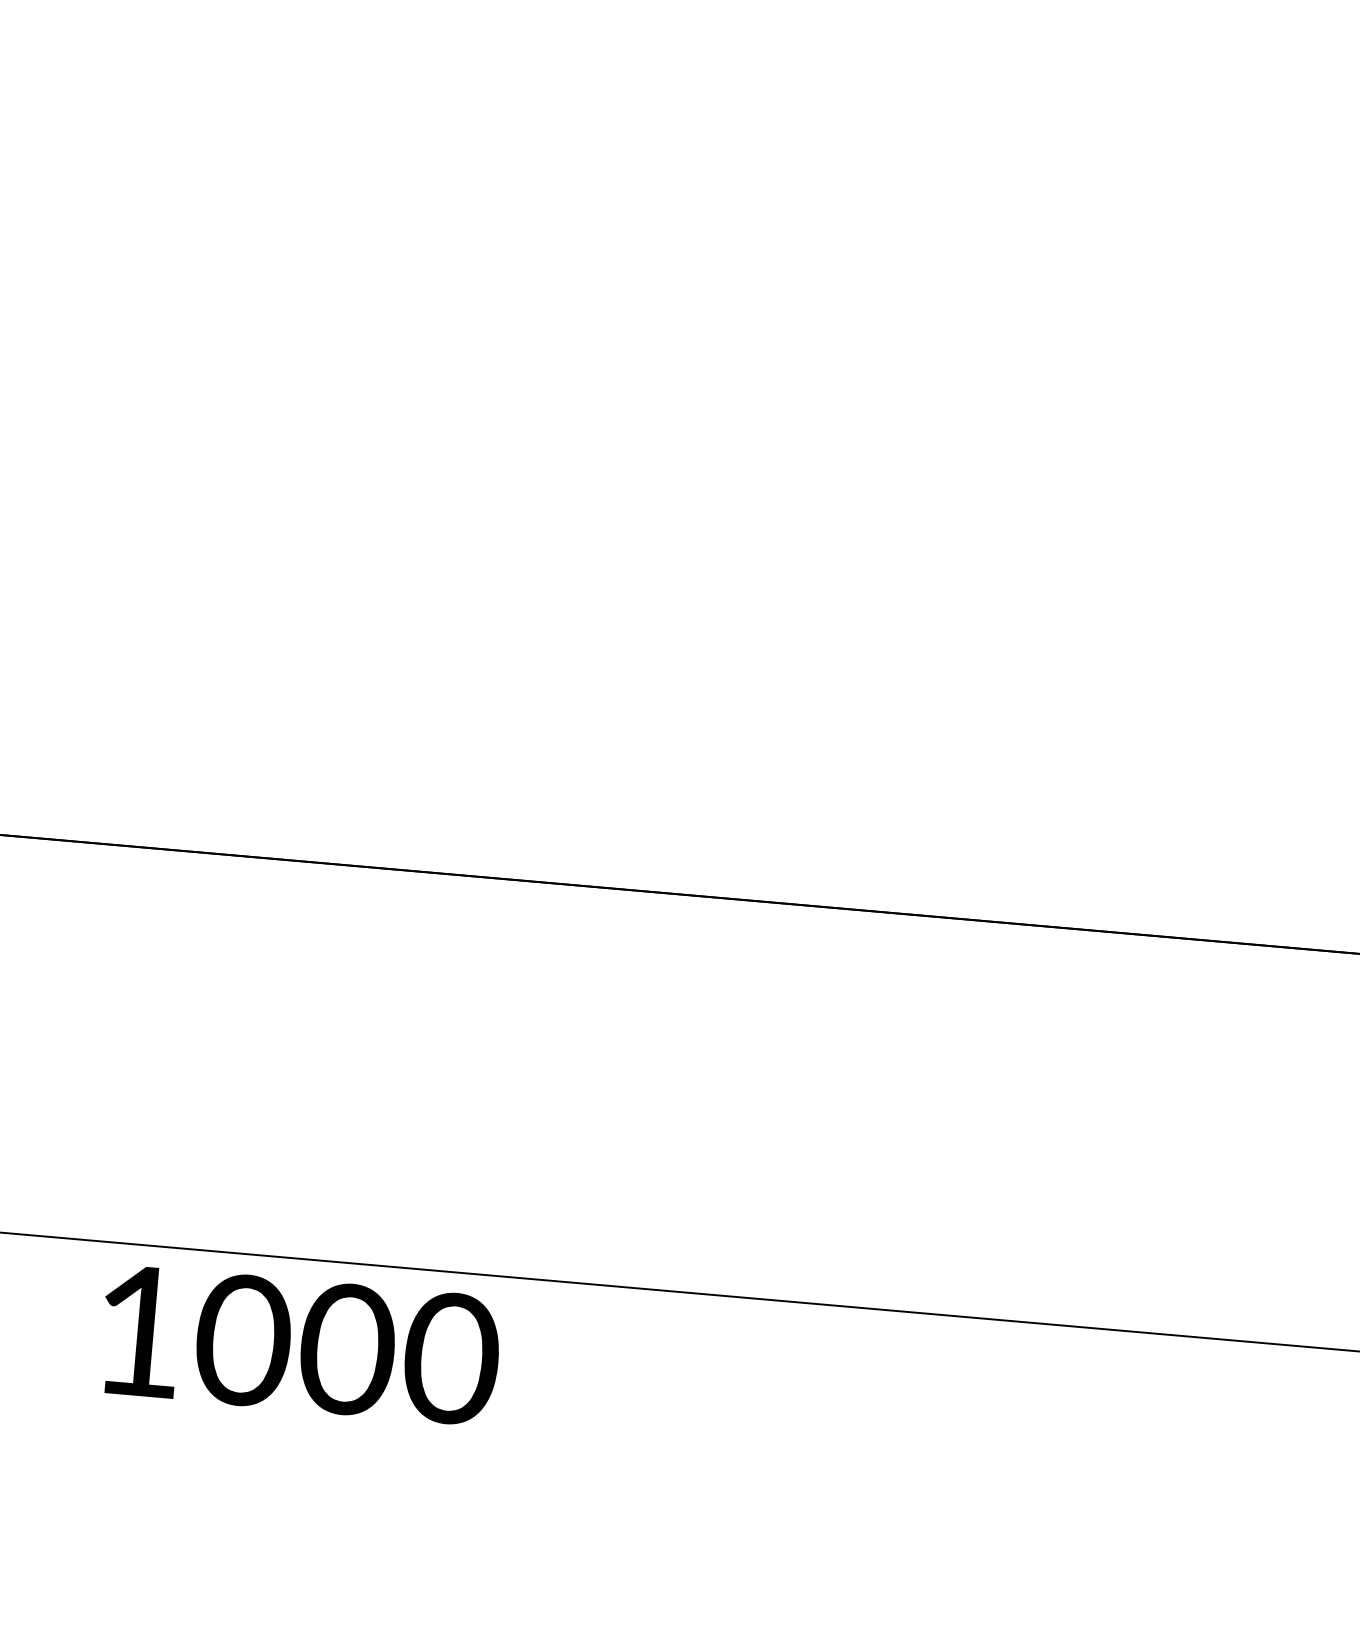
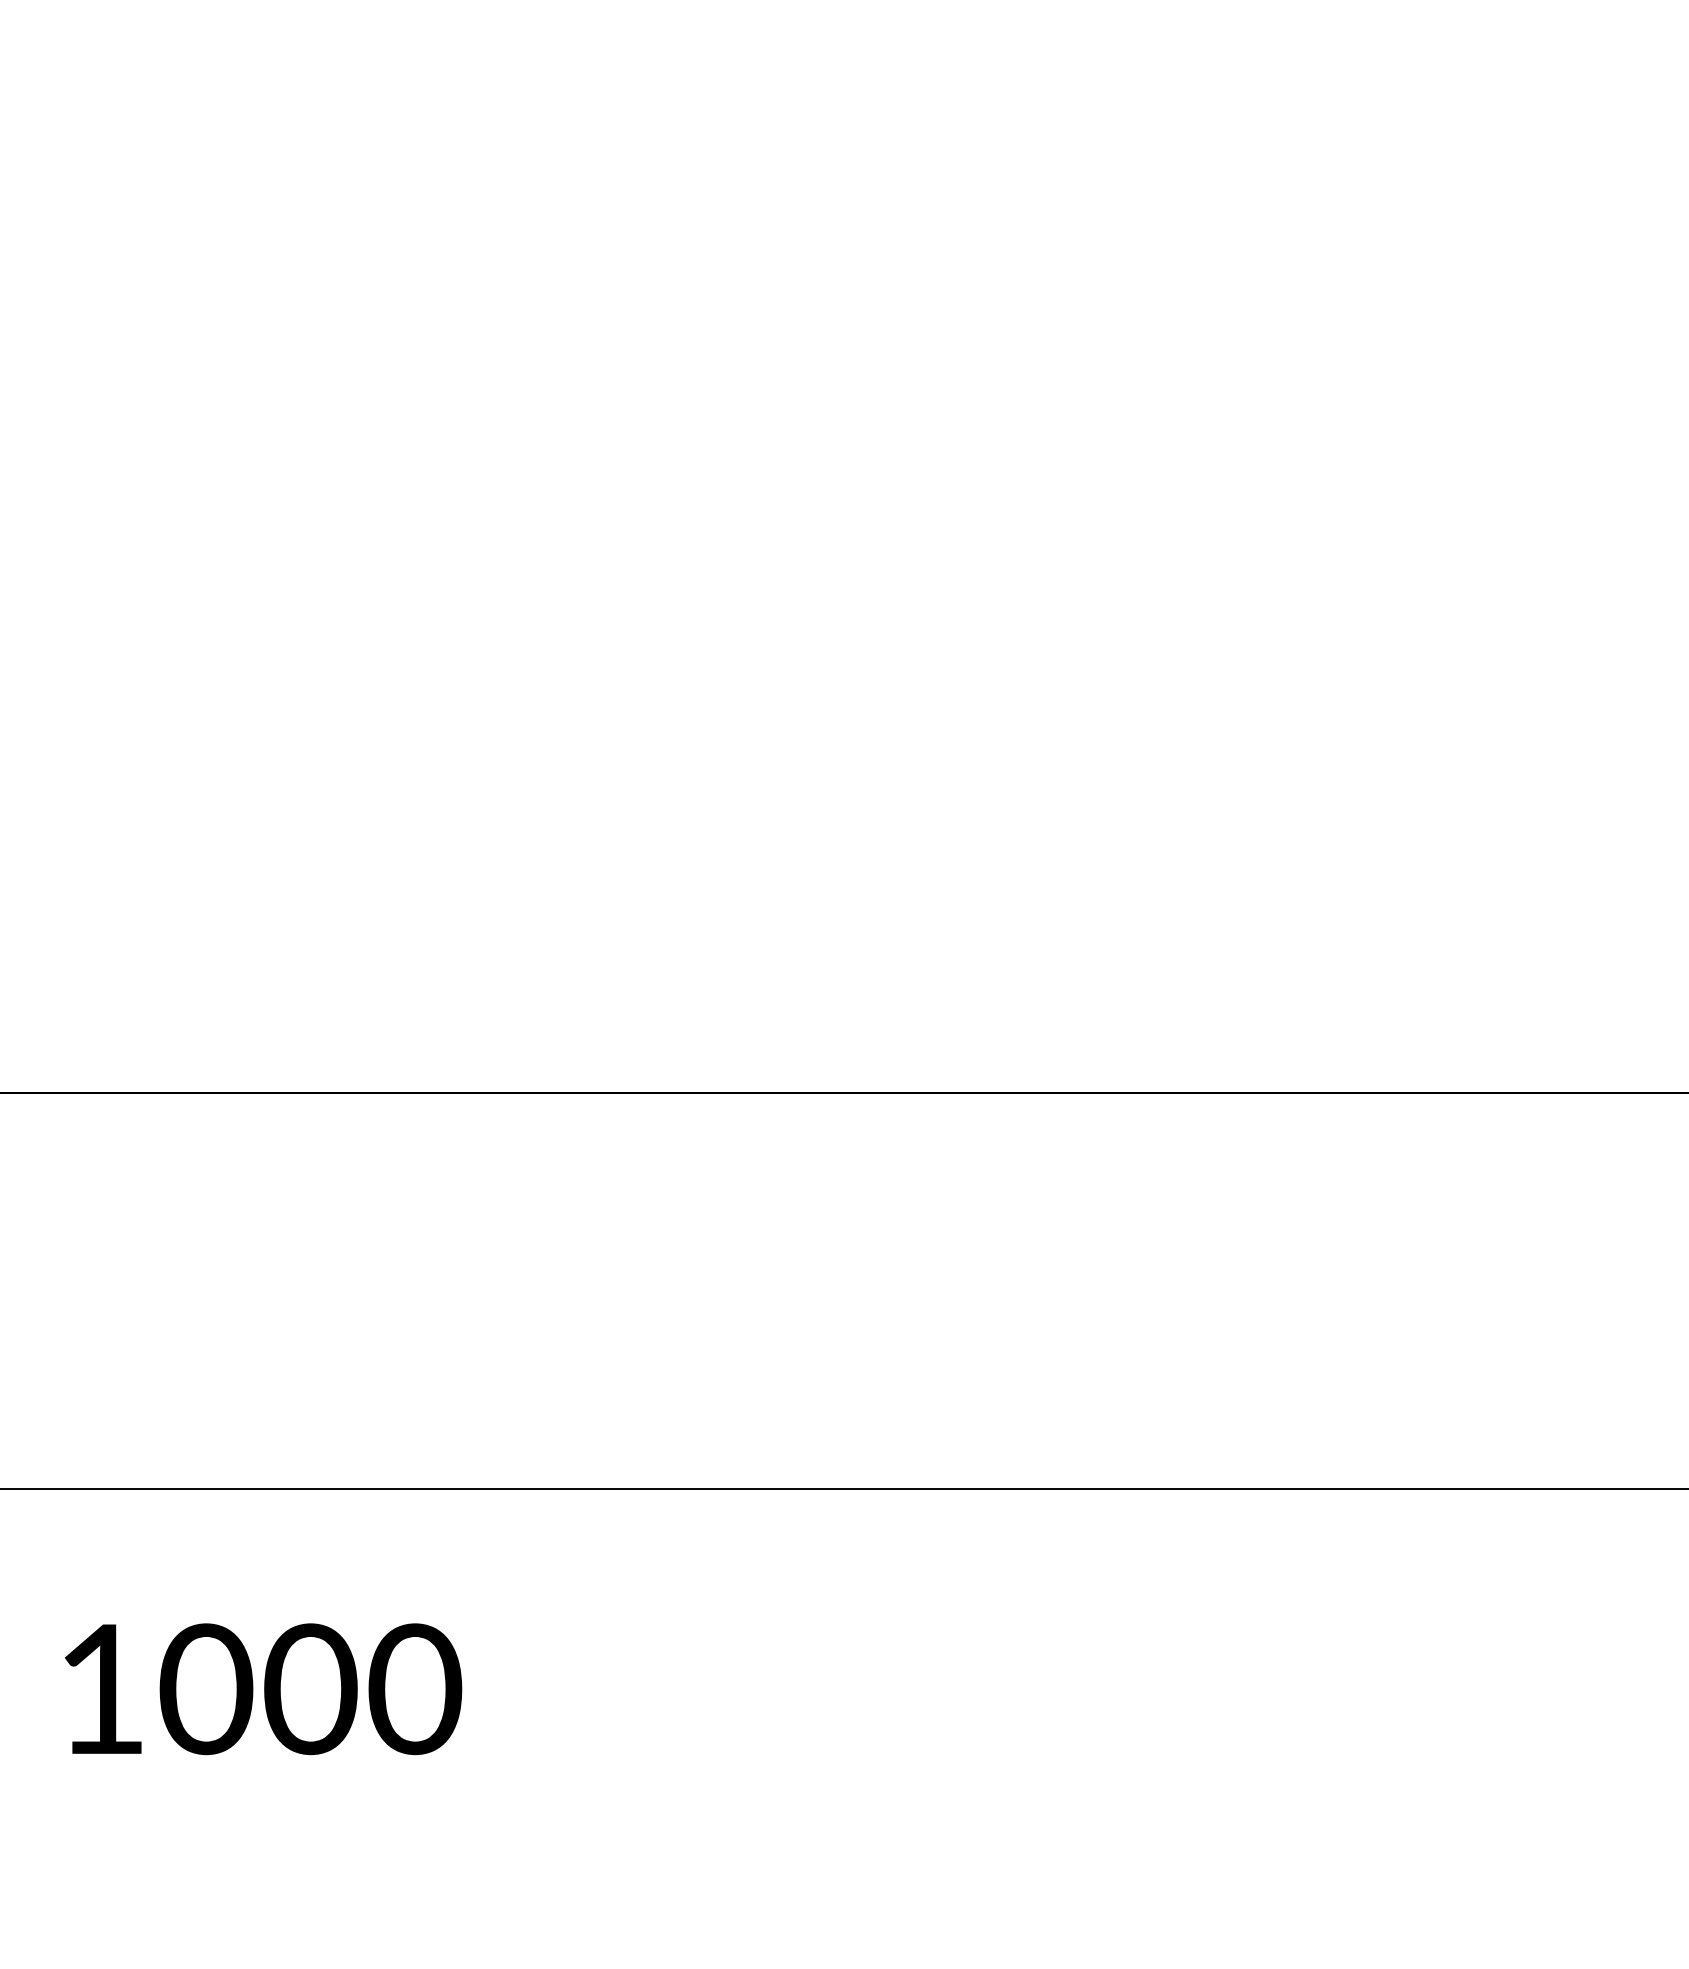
text: (300, 1345) -> (263, 1689), moved

